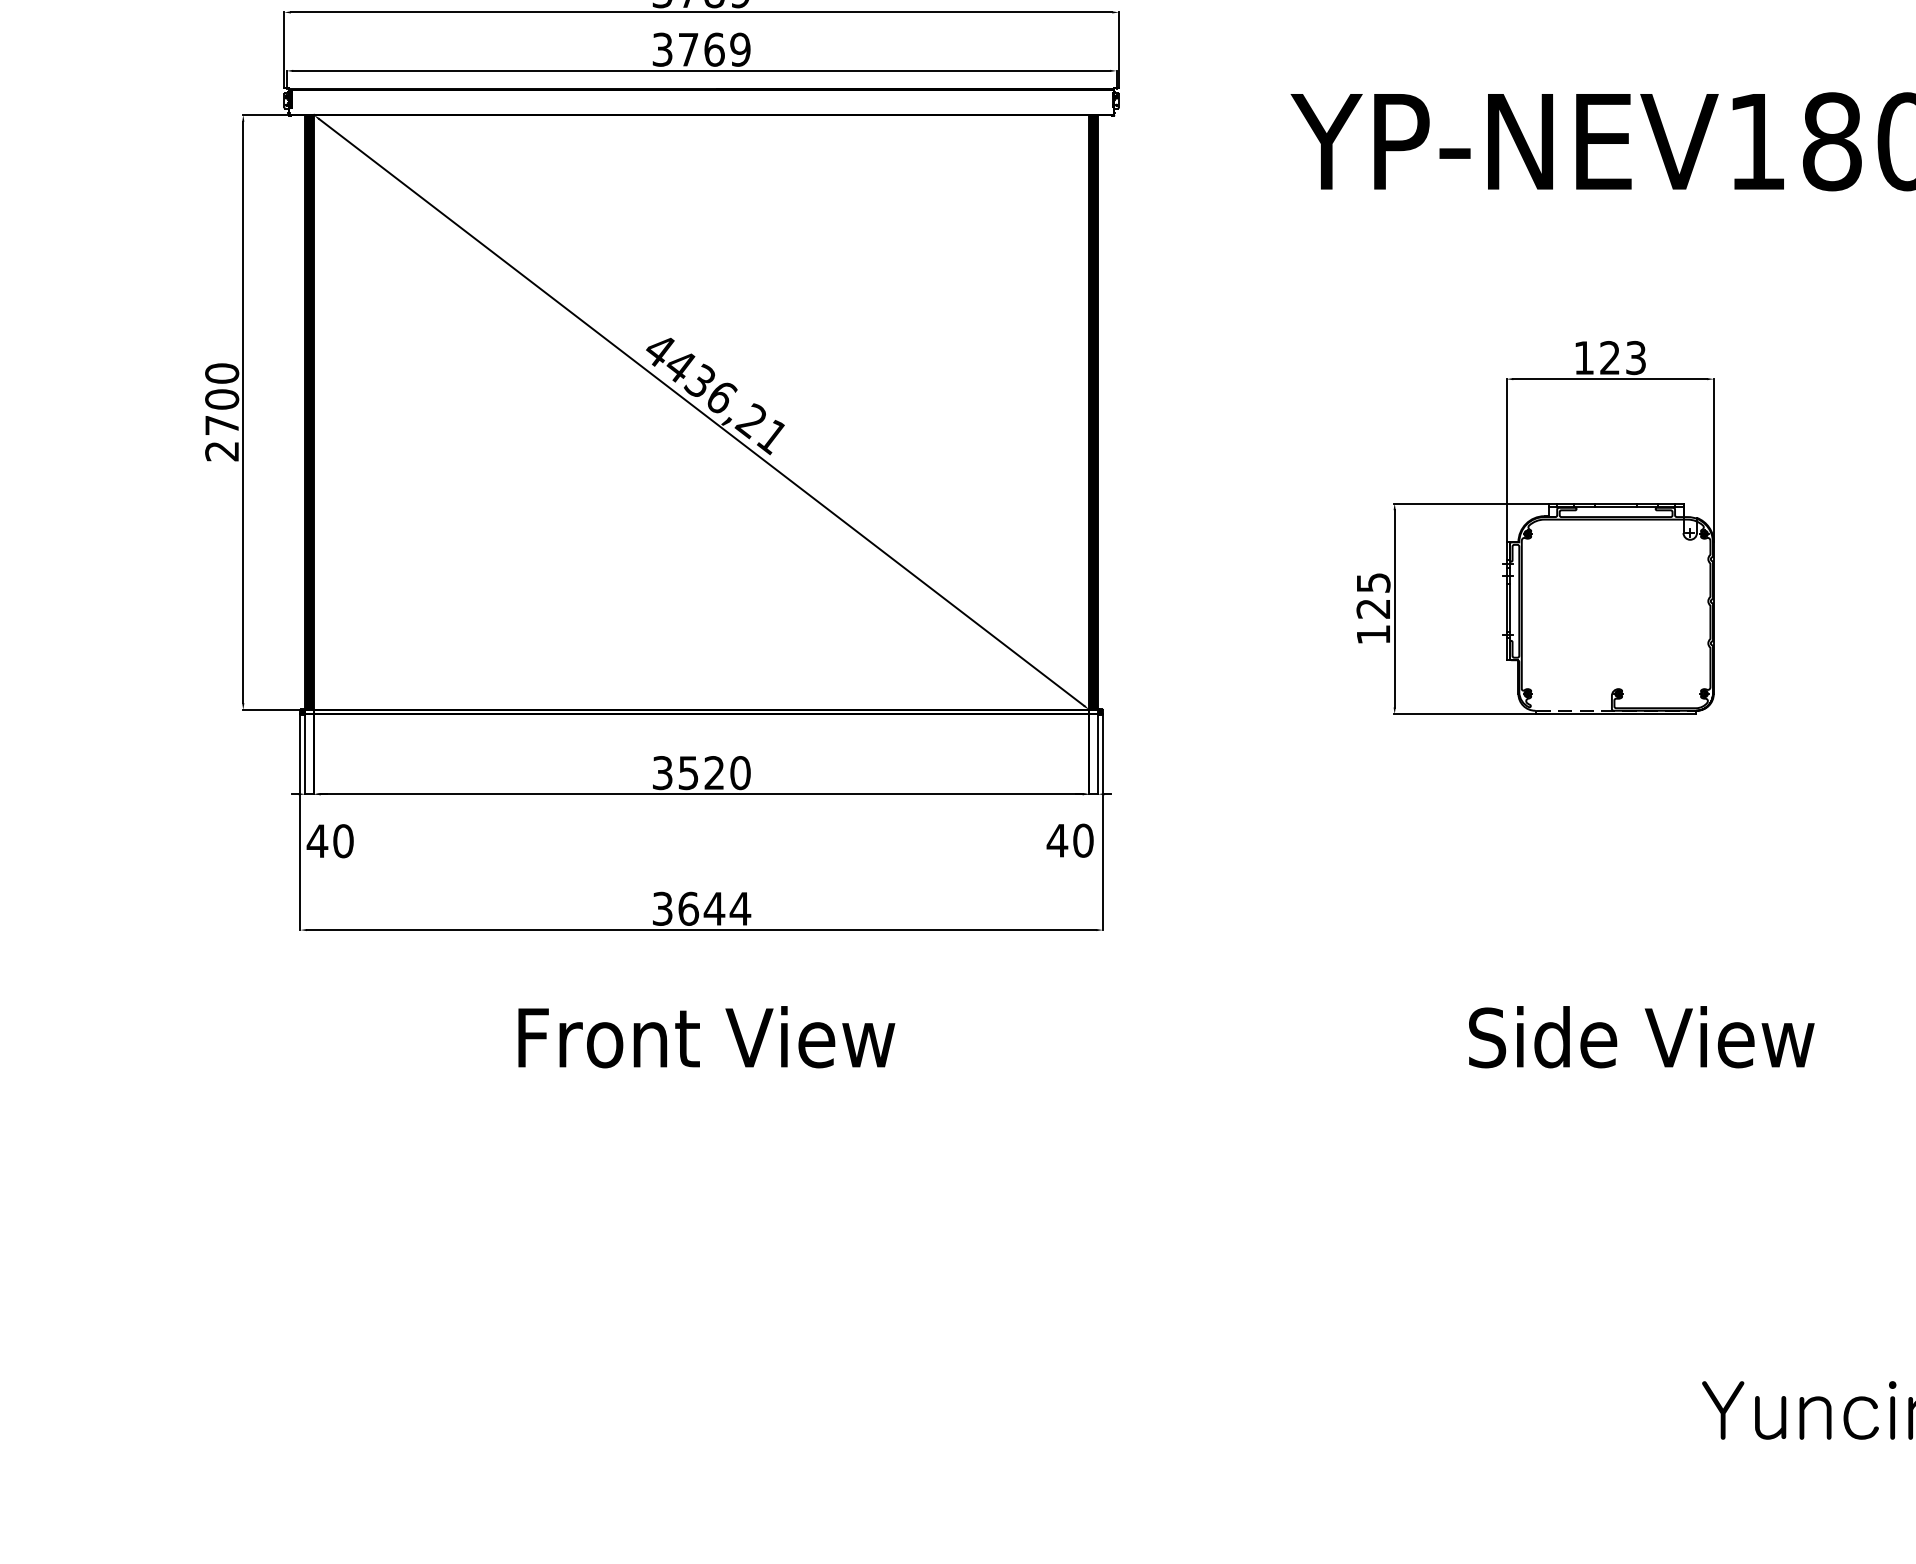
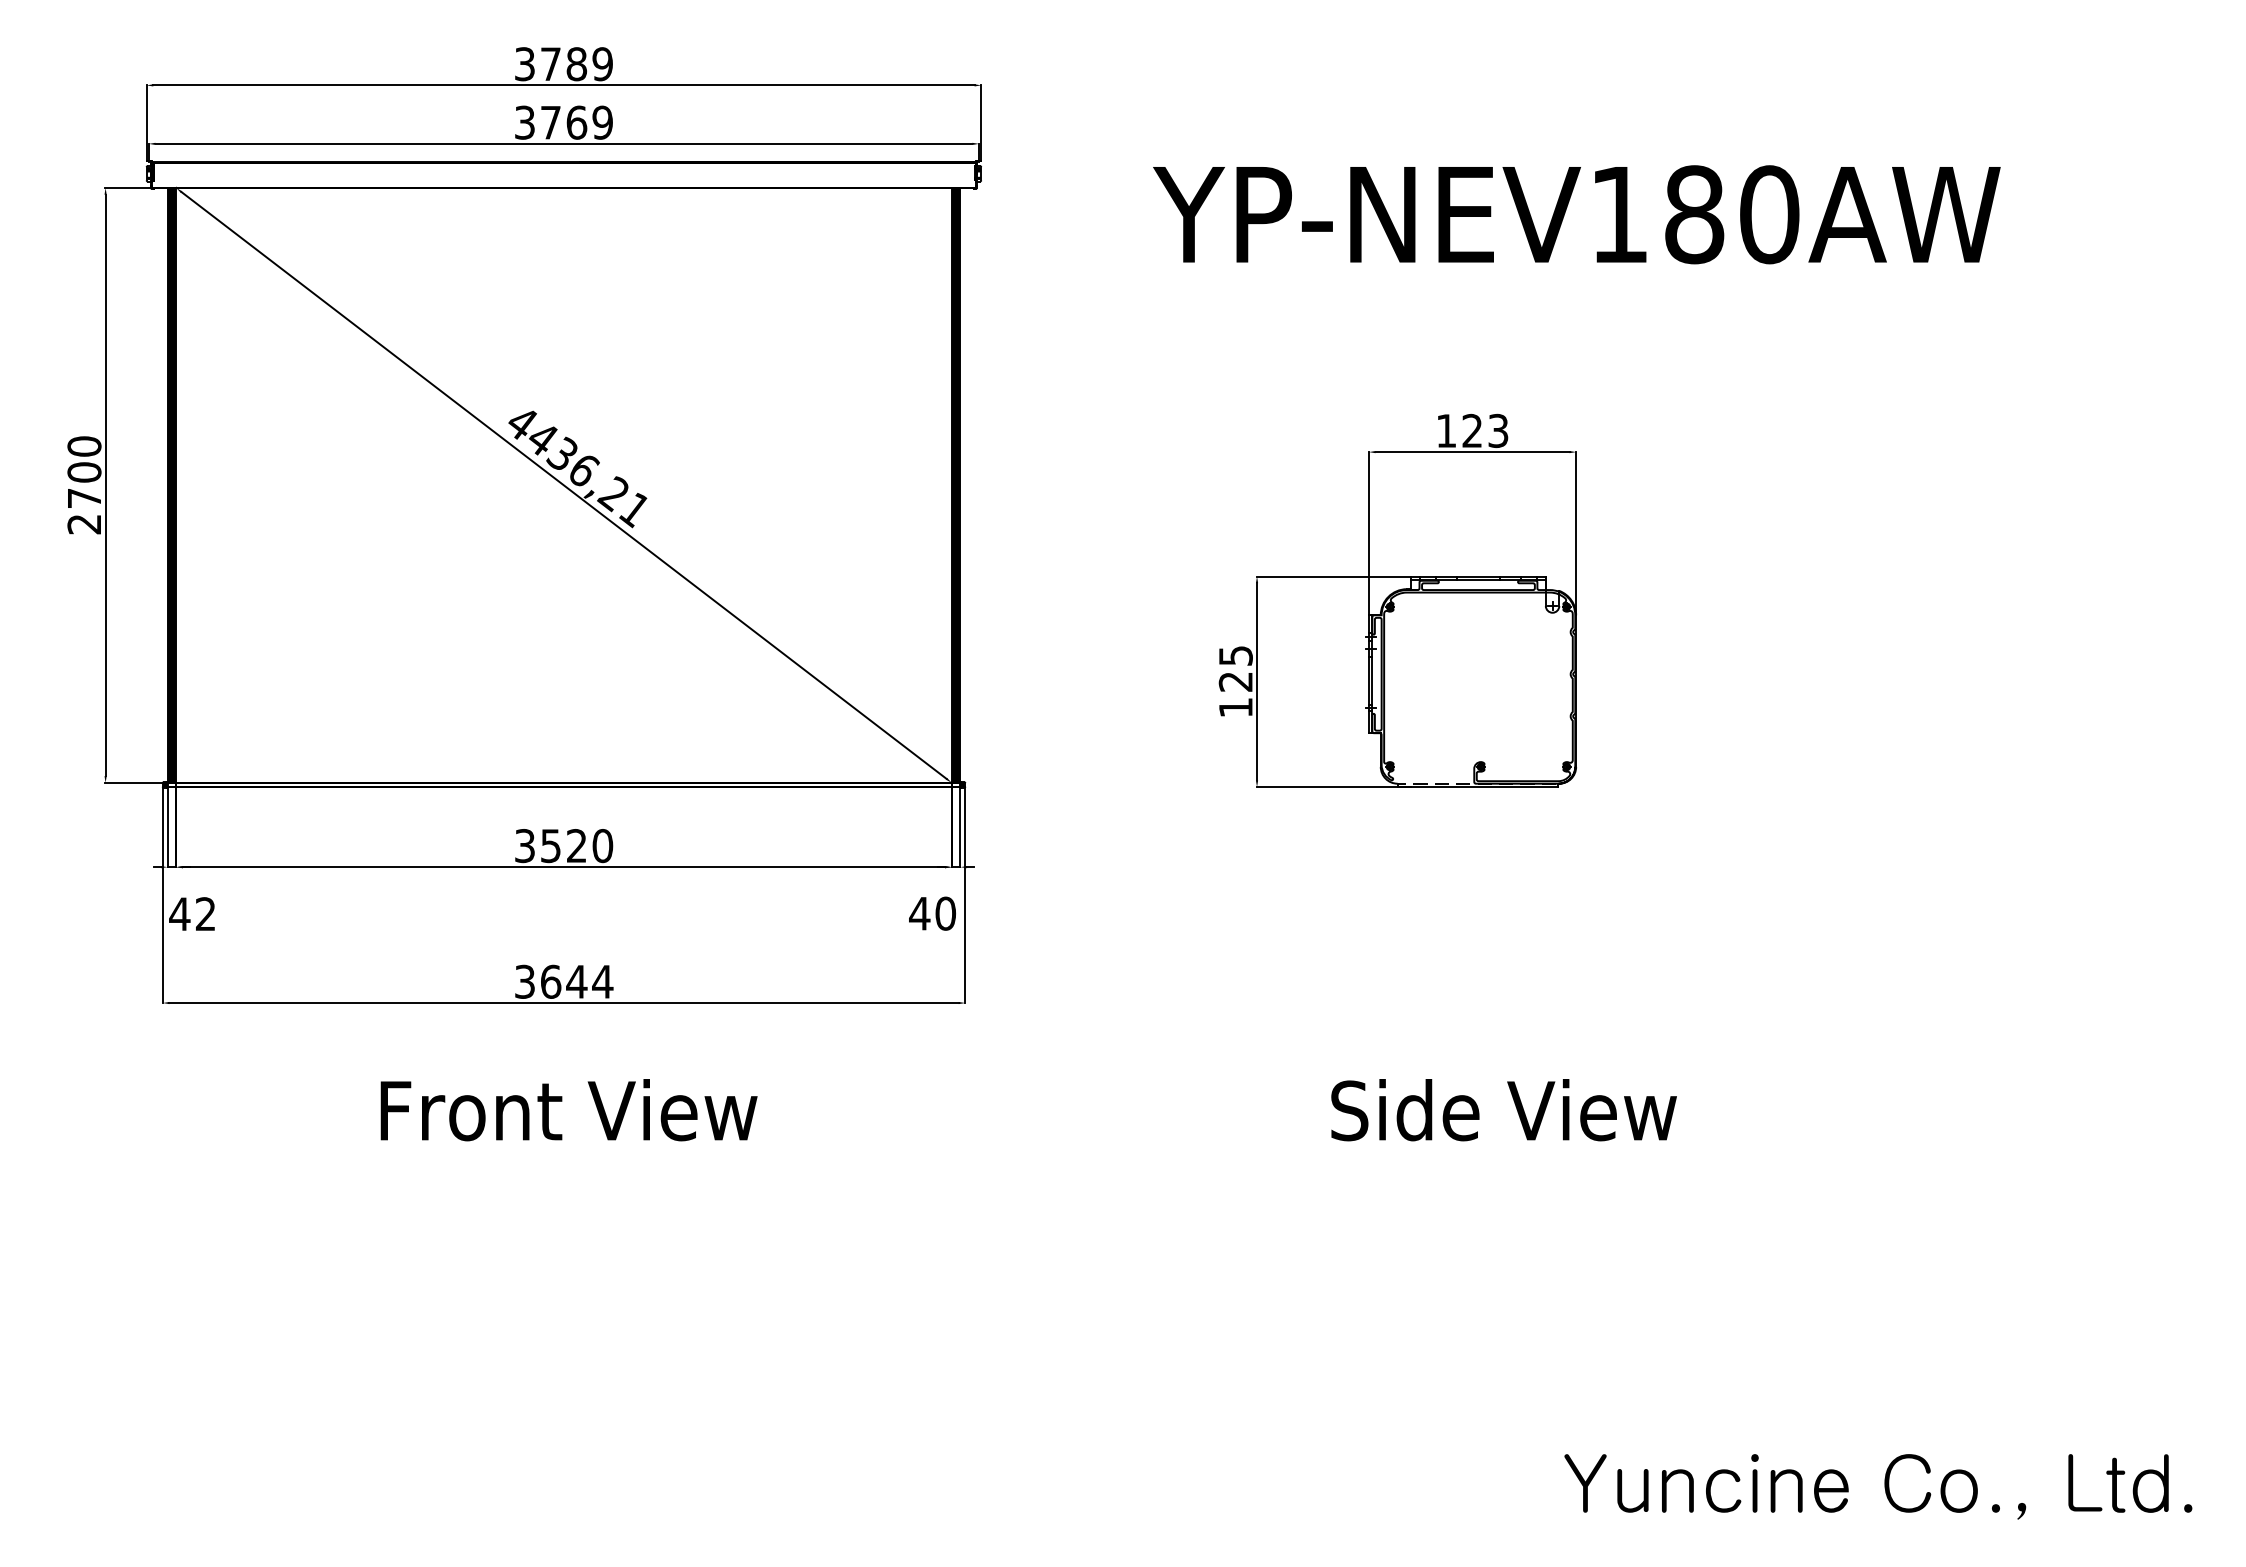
text: (343, 841) -> (205, 914), 40 -> 42

